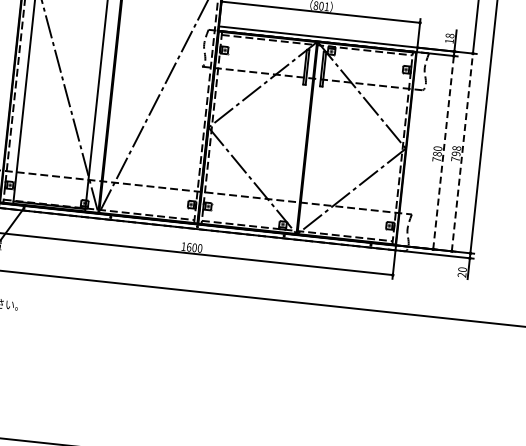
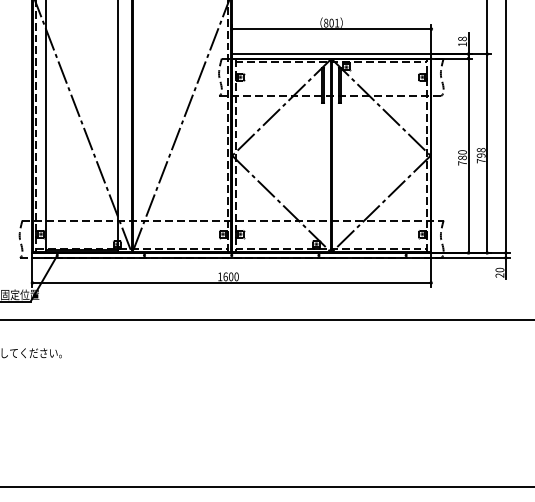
line: (443, 152) -> (468, 155), dashed -> solid
line: (462, 152) -> (487, 153), dashed -> solid

